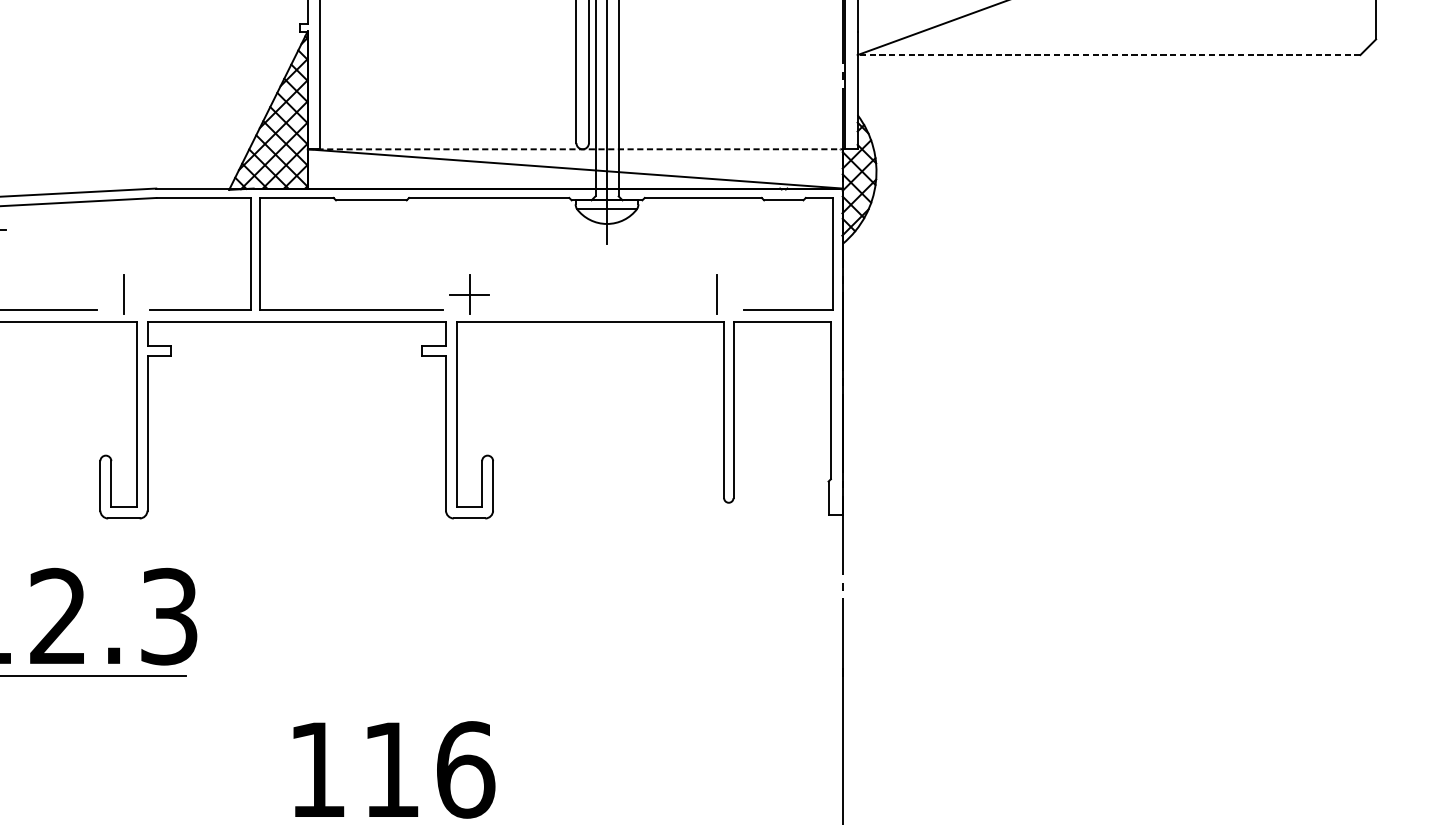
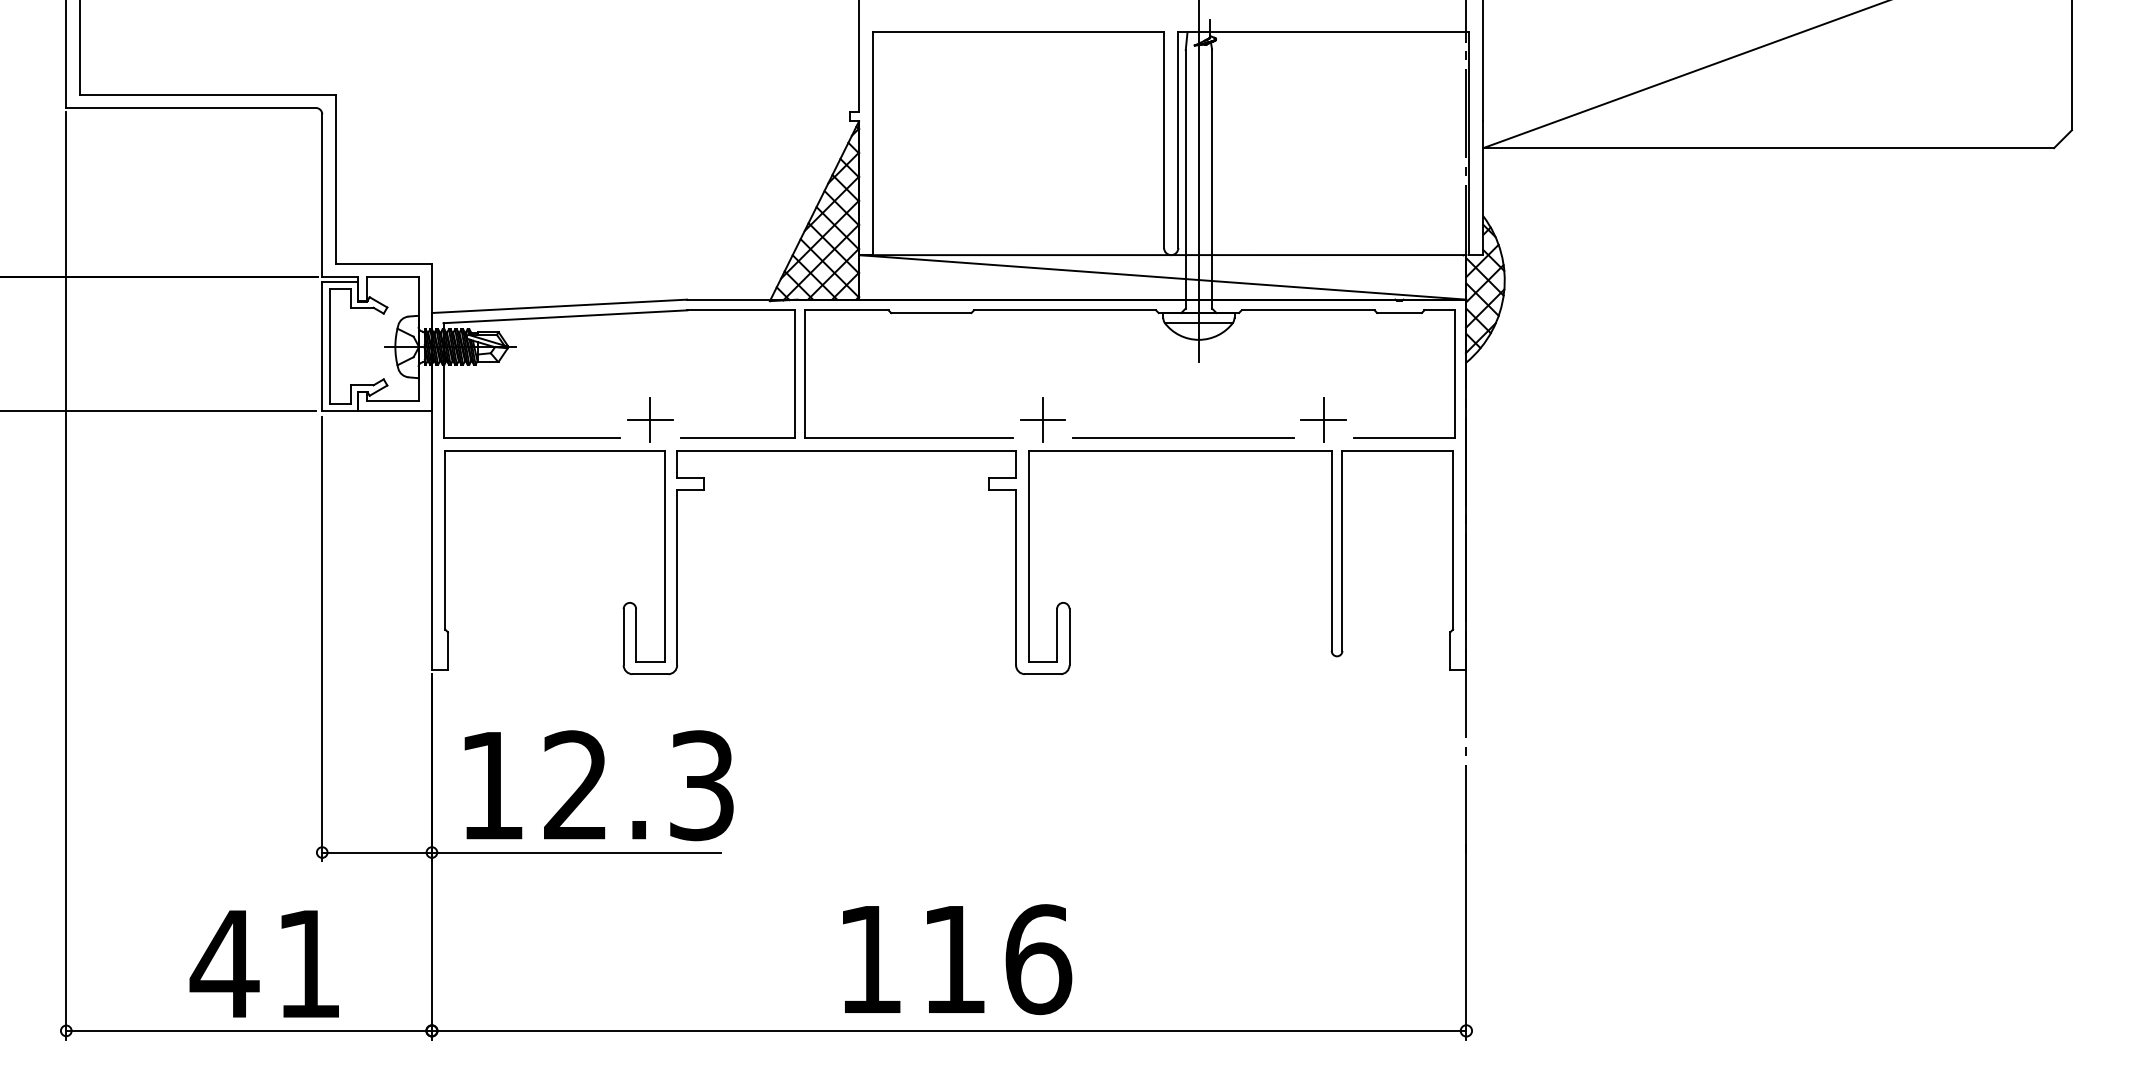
line: (1108, 55) -> (1768, 148), dashed -> solid
line: (575, 149) -> (1162, 255), dashed -> solid
line: (123, 295) -> (650, 420), added
line: (716, 295) -> (1323, 420), added
line: (592, 309) -> (1182, 437), added

